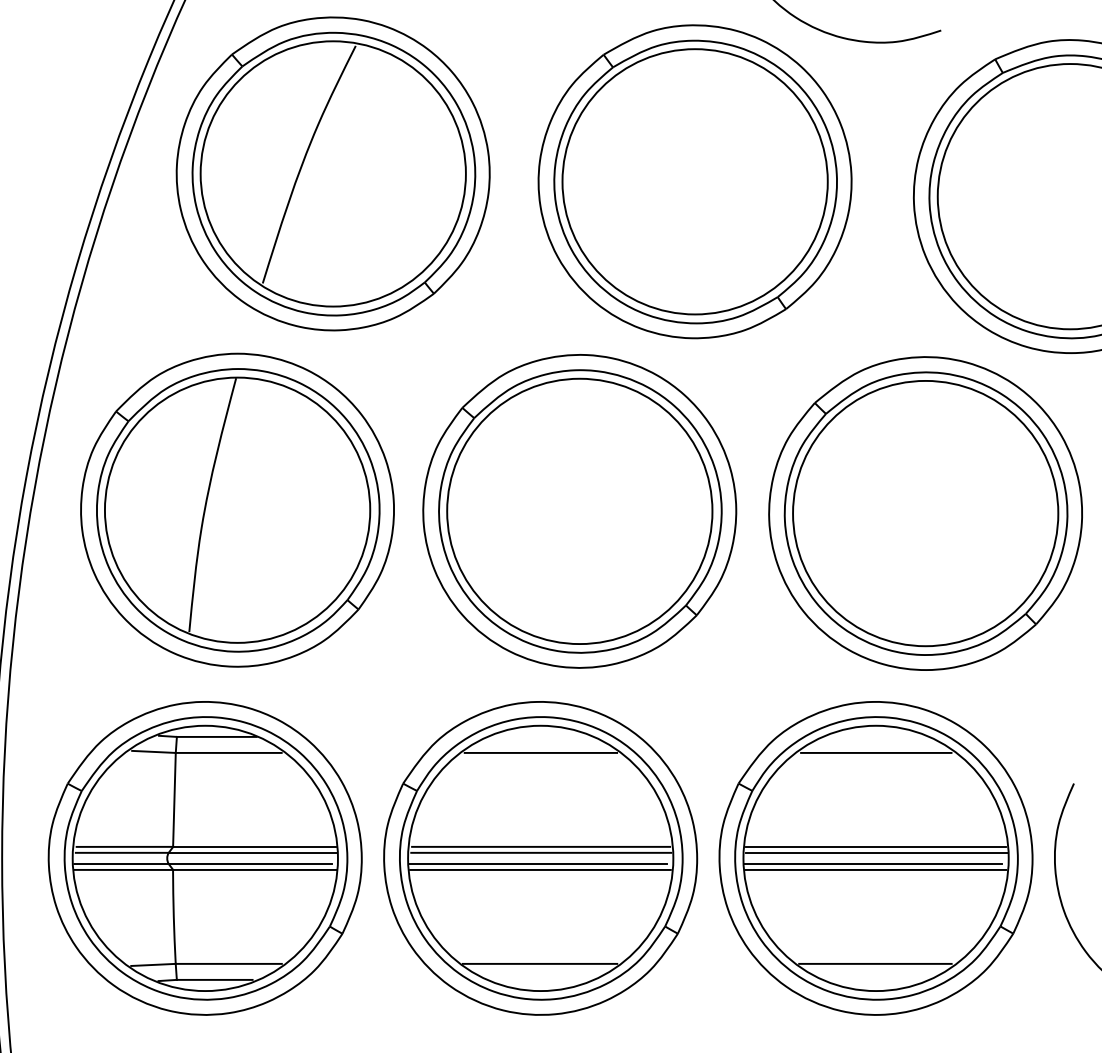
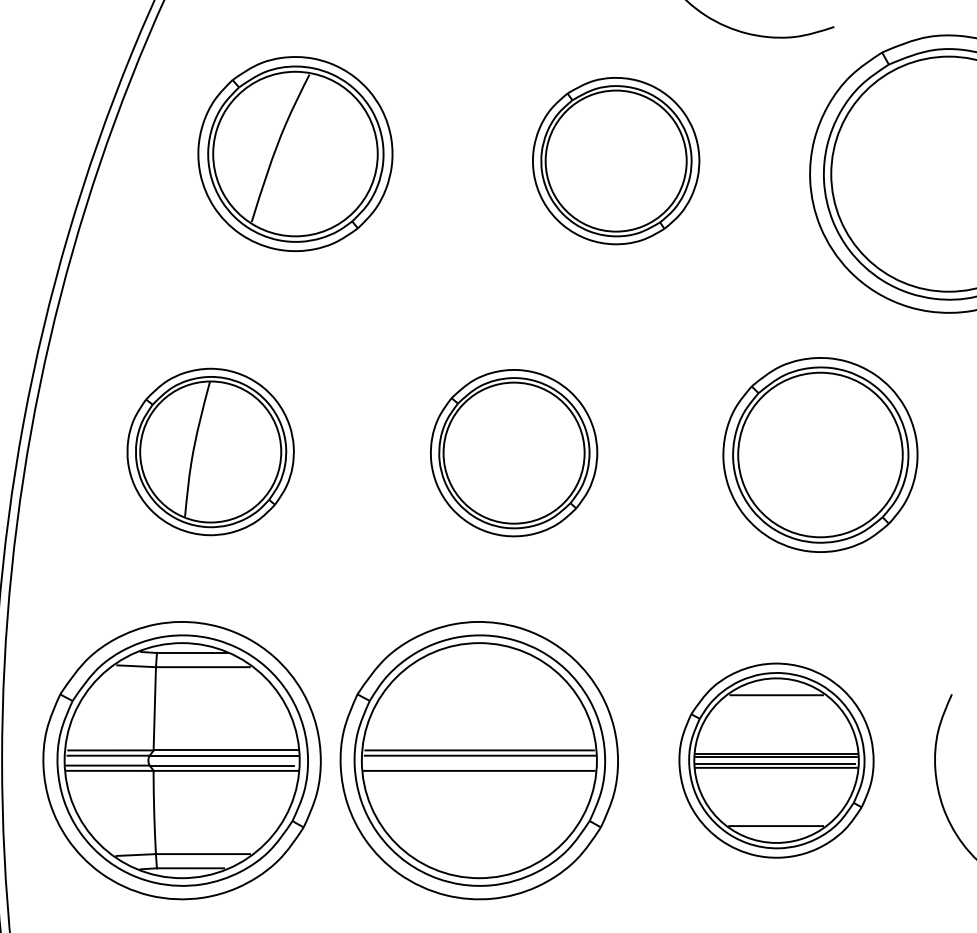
part: (332, 173) -> (294, 153), size x0.7
part: (694, 181) -> (615, 160), size x0.6
part: (237, 509) -> (210, 451), size x0.6
part: (579, 511) -> (513, 453), size x0.6
part: (925, 513) -> (820, 454), size x0.7
line: (540, 752) -> (479, 666), removed
part: (875, 858) -> (776, 760), size x0.7
line: (537, 864) -> (476, 766), removed
line: (539, 963) -> (478, 853), removed

